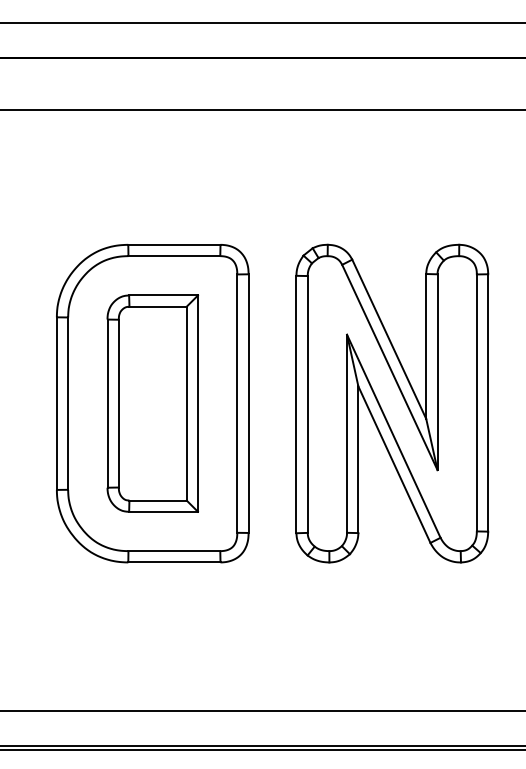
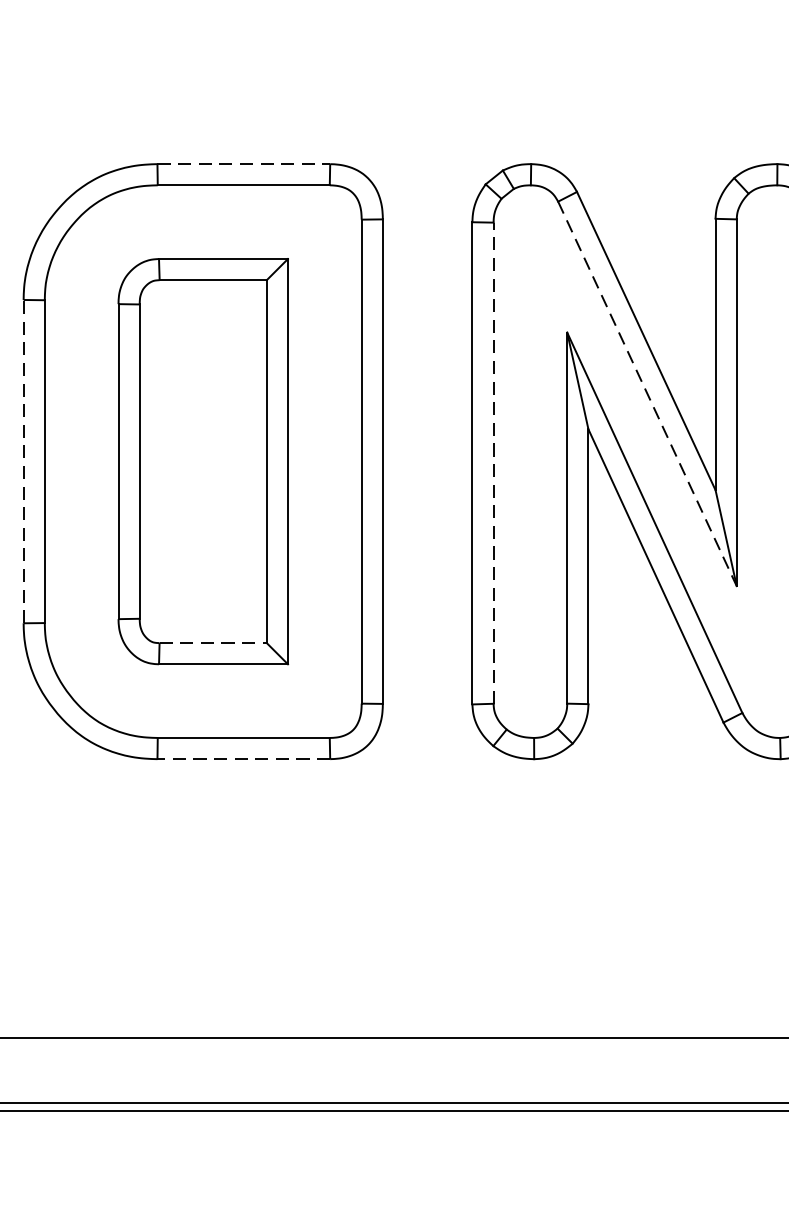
line: (174, 244) -> (243, 163), solid -> dashed
line: (390, 367) -> (648, 393), solid -> dashed
line: (56, 403) -> (22, 461), solid -> dashed
line: (307, 403) -> (493, 461), solid -> dashed
line: (158, 500) -> (214, 643), solid -> dashed
line: (173, 562) -> (242, 759), solid -> dashed

